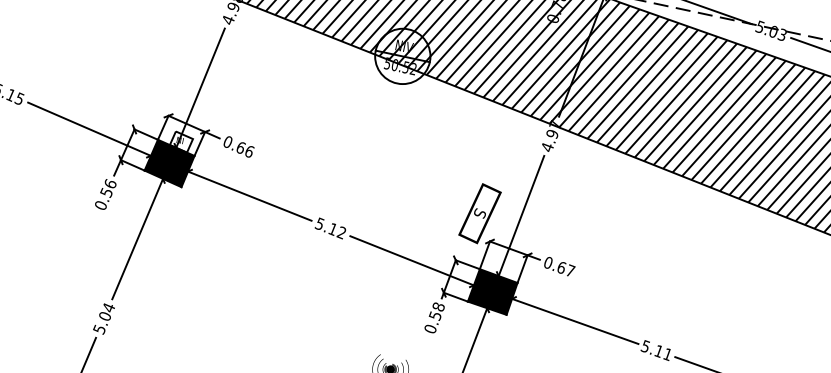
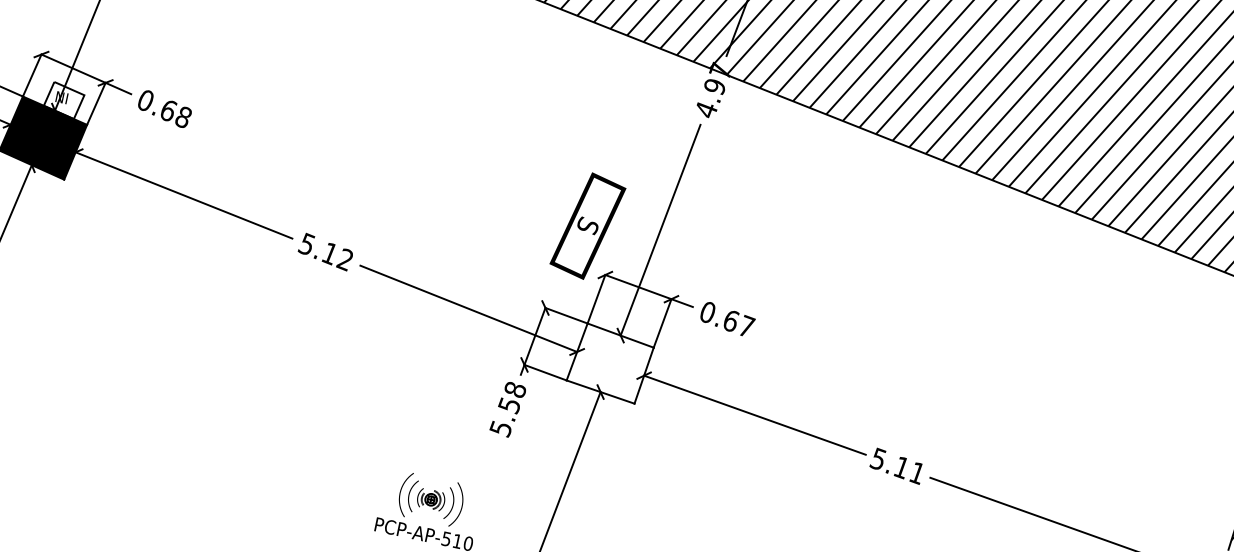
text: (249, 150) -> (183, 115), 0.66 -> 0.68
fill: (492, 291) -> (609, 362), removed
text: (430, 329) -> (501, 429), 0.58 -> 5.58

